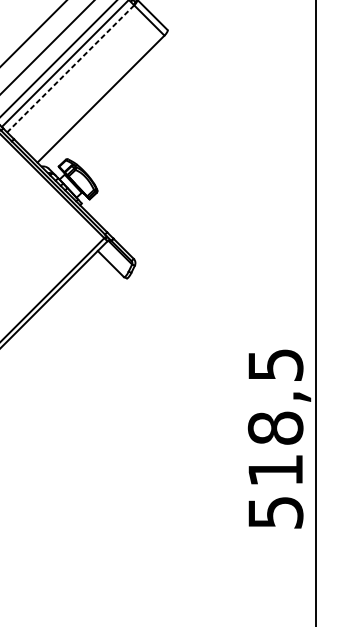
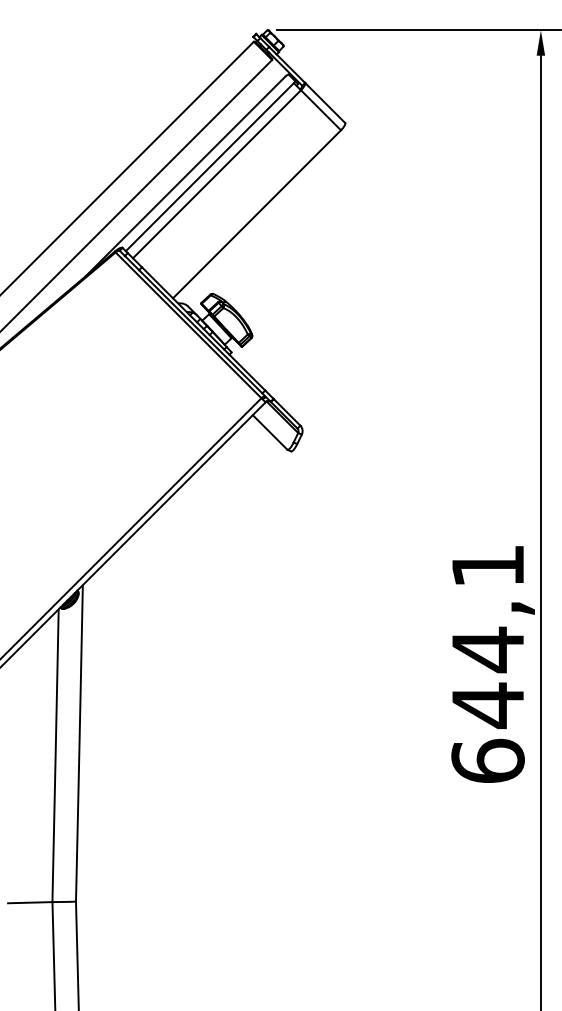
line: (70, 69) -> (216, 174), dashed -> solid
text: (275, 438) -> (487, 663), 518,5 -> 644,1

